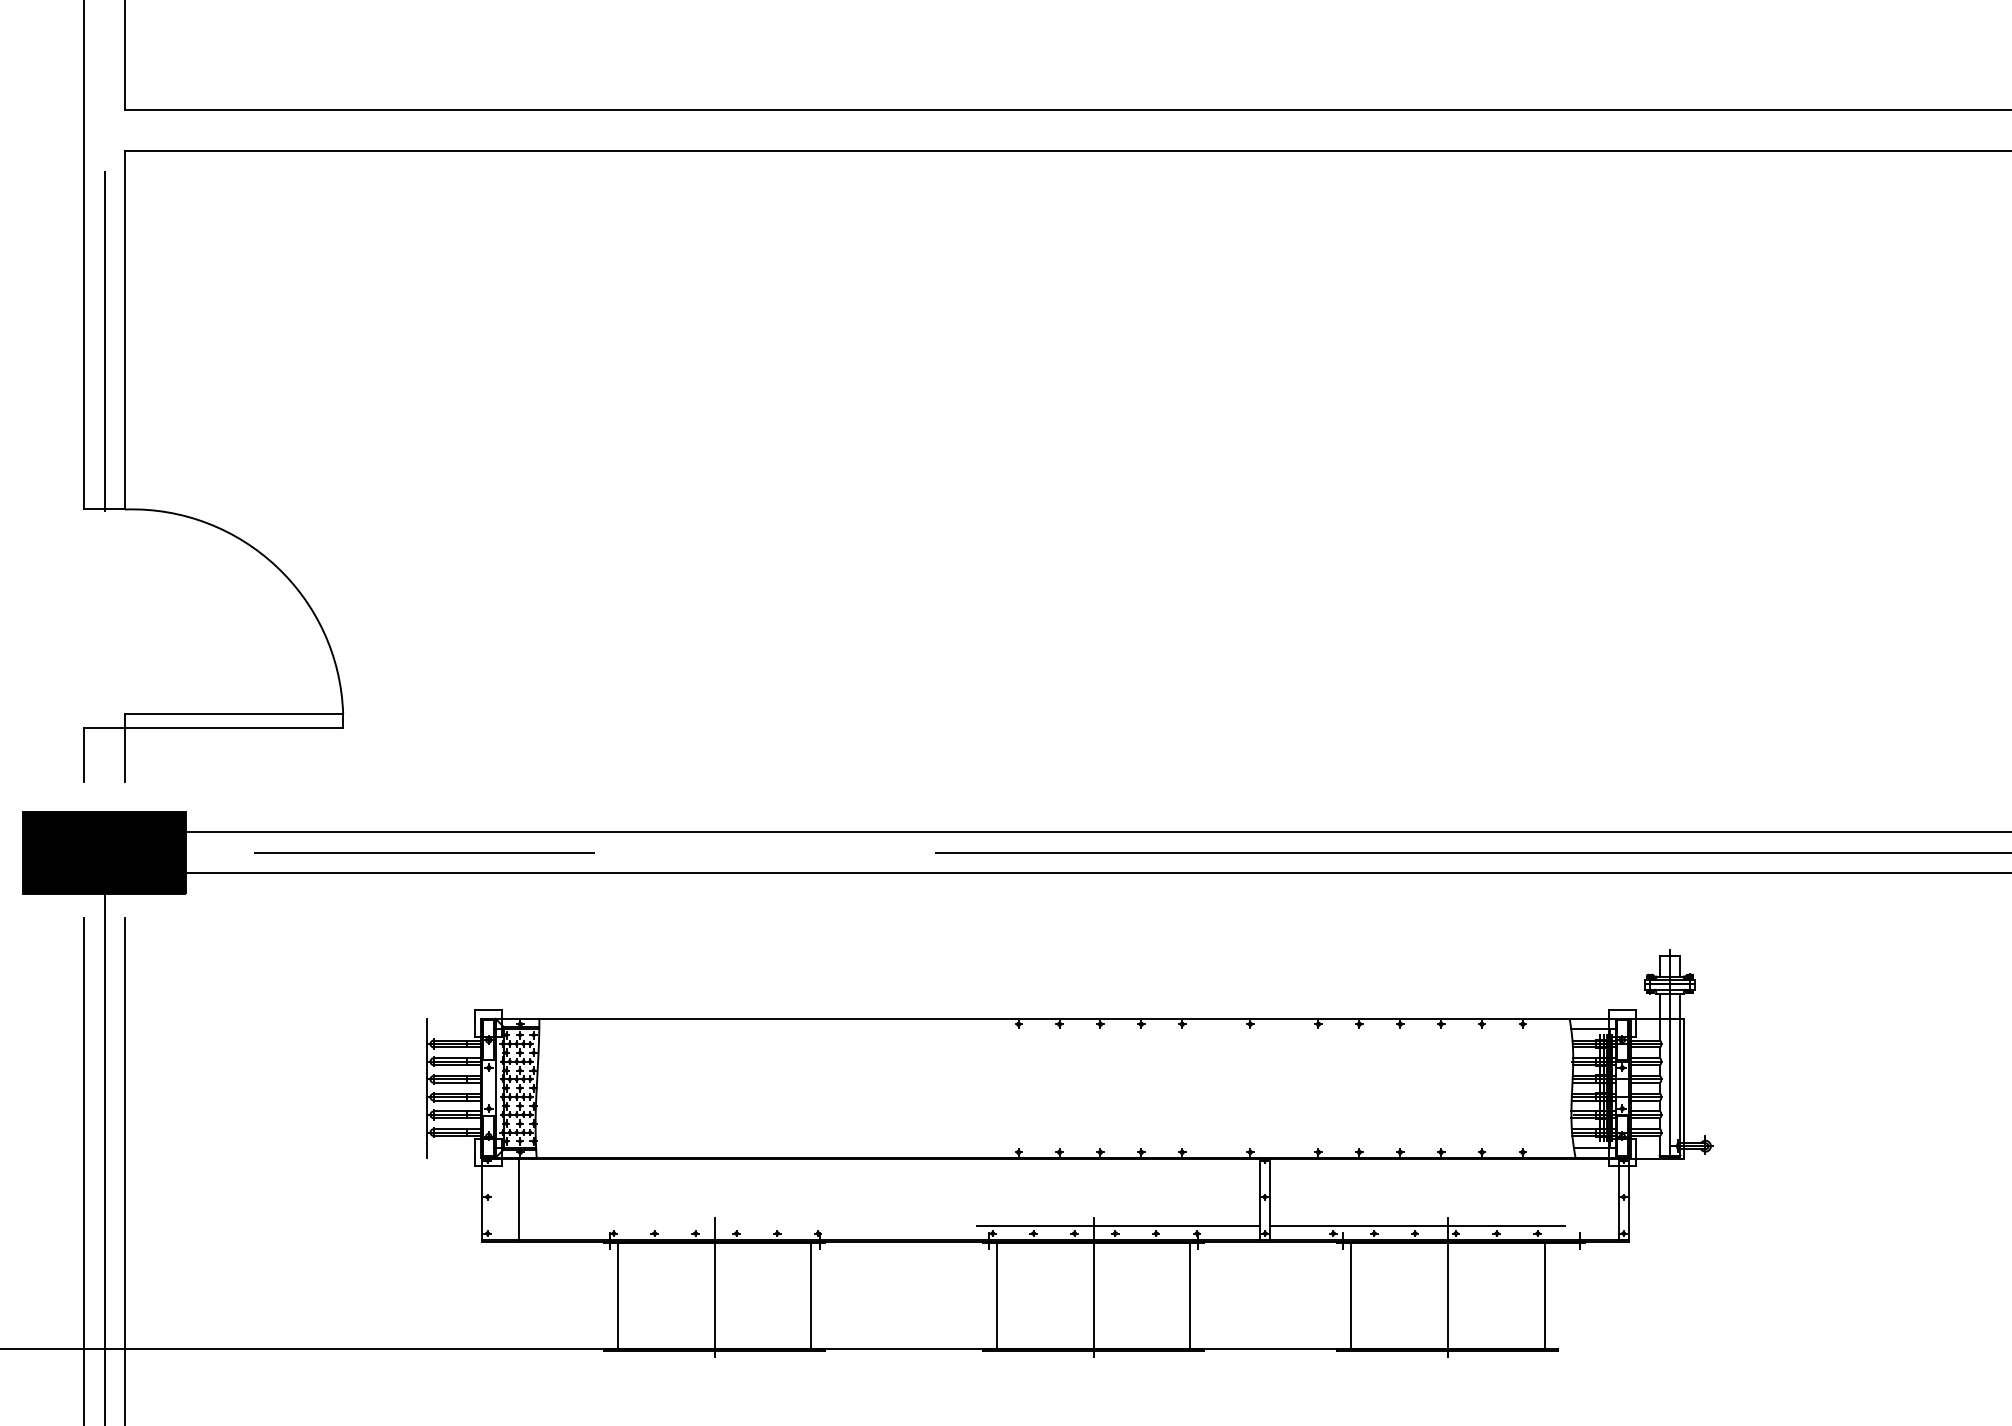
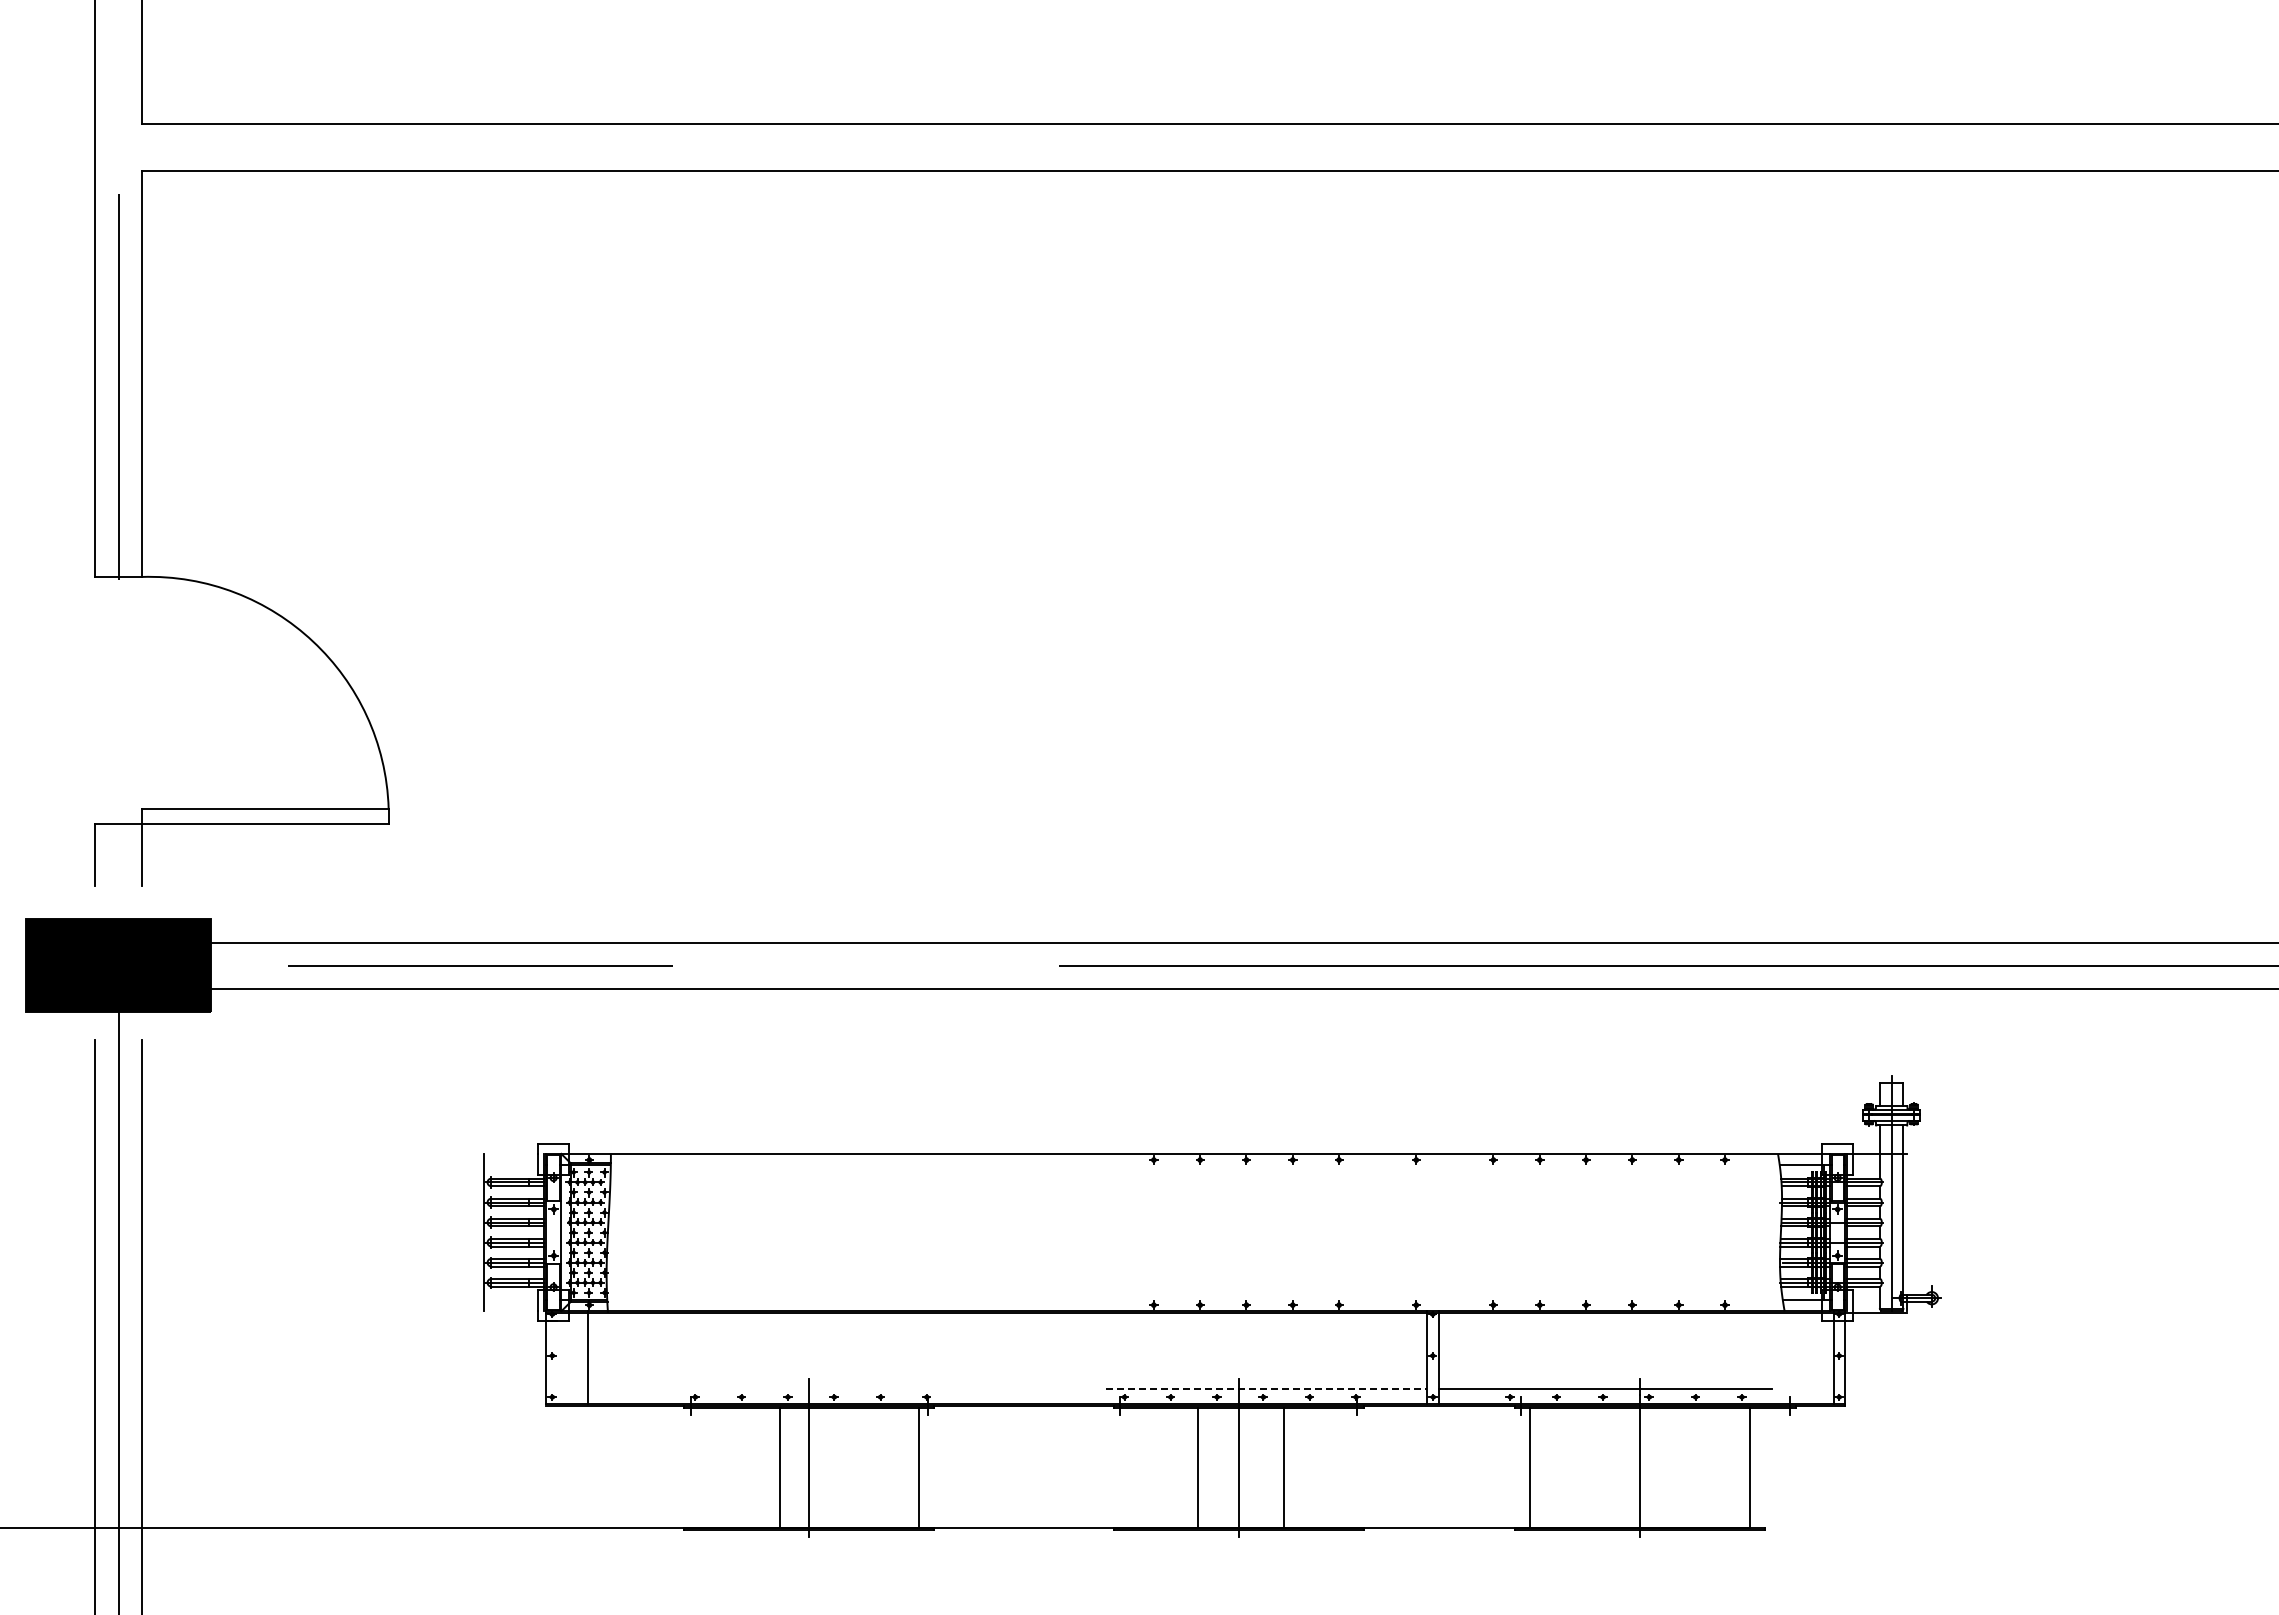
line: (1683, 1080) -> (1907, 1223), removed
line: (1118, 1225) -> (1267, 1388), solid -> dashed
line: (617, 1295) -> (779, 1467), moved
line: (997, 1295) -> (1198, 1467), moved
line: (1190, 1295) -> (1284, 1467), moved

